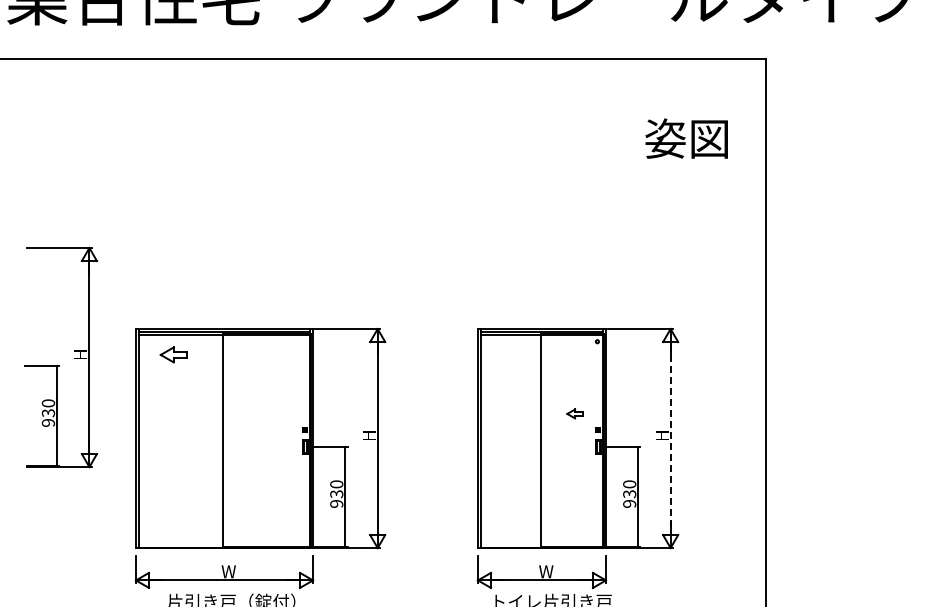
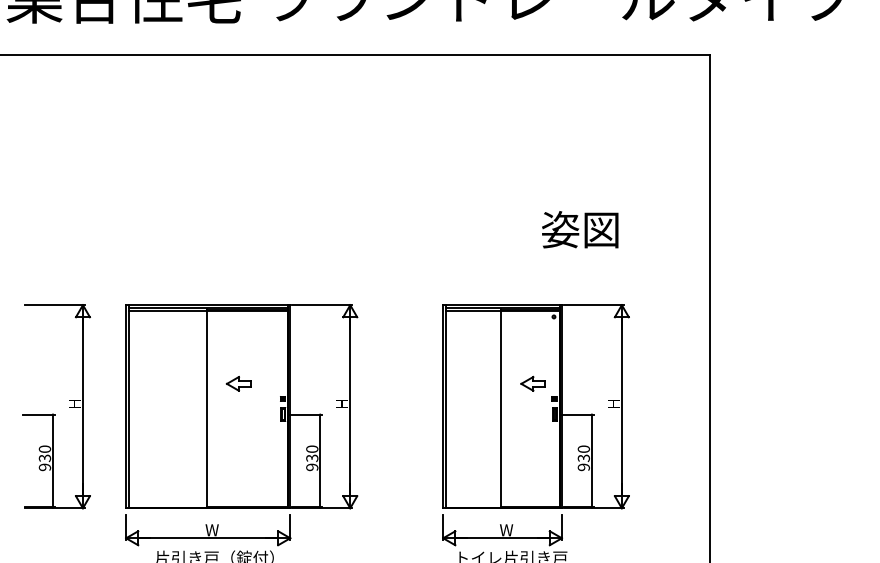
text: (686, 138) -> (580, 229), moved
part: (173, 354) -> (238, 383), moved
part: (59, 365) -> (55, 414), moved
part: (574, 413) -> (532, 383), size x1.67
line: (670, 439) -> (621, 407), dashed -> solid

